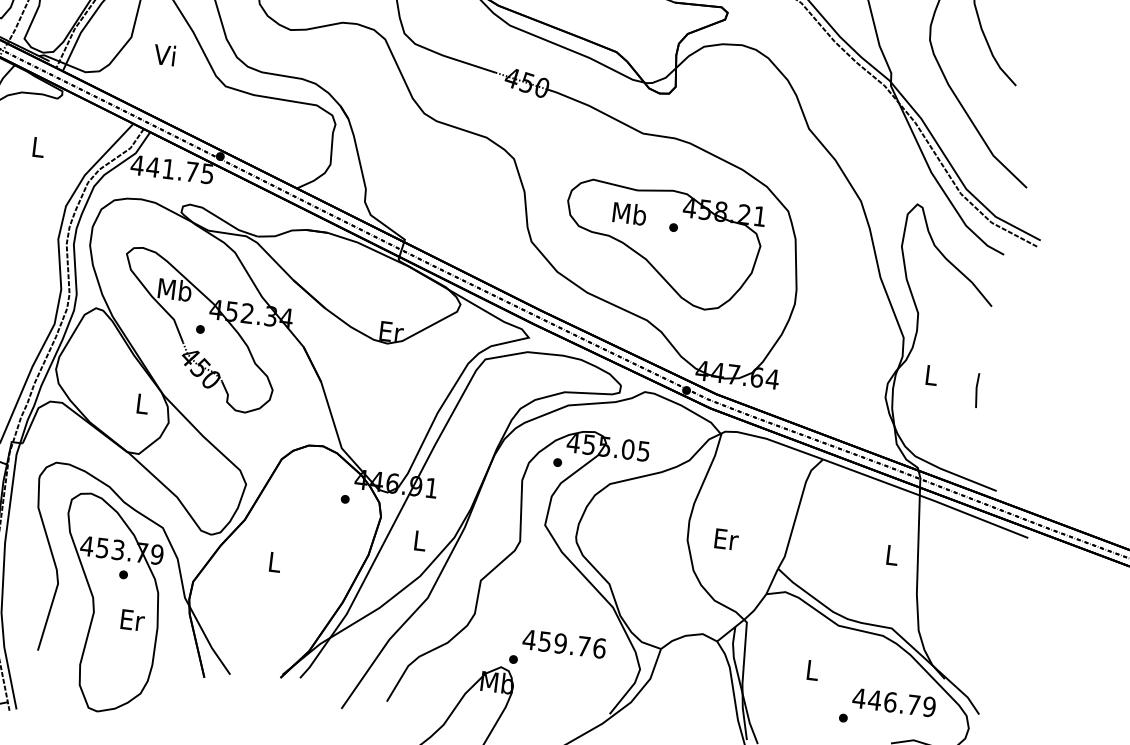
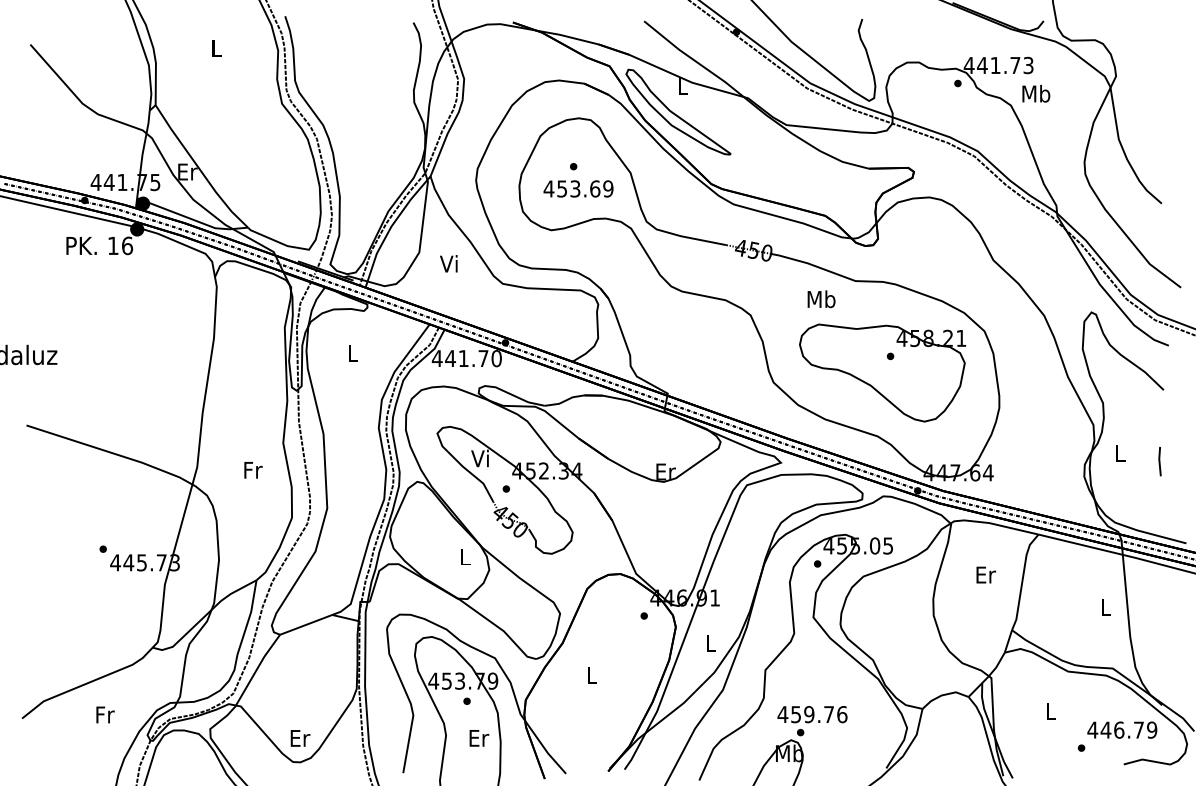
text: (207, 173) -> (496, 358), 441.75 -> 441.70
text: (629, 214) -> (821, 299), moved
text: (175, 289) -> (481, 458), Mb -> Vi
text: (725, 538) -> (985, 574), moved
text: (564, 643) -> (812, 714), moved

